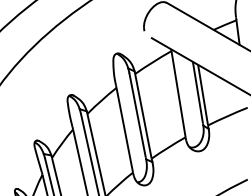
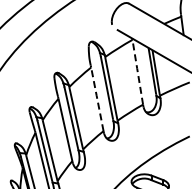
line: (178, 93) -> (137, 71), solid -> dashed
line: (124, 129) -> (97, 98), solid -> dashed

